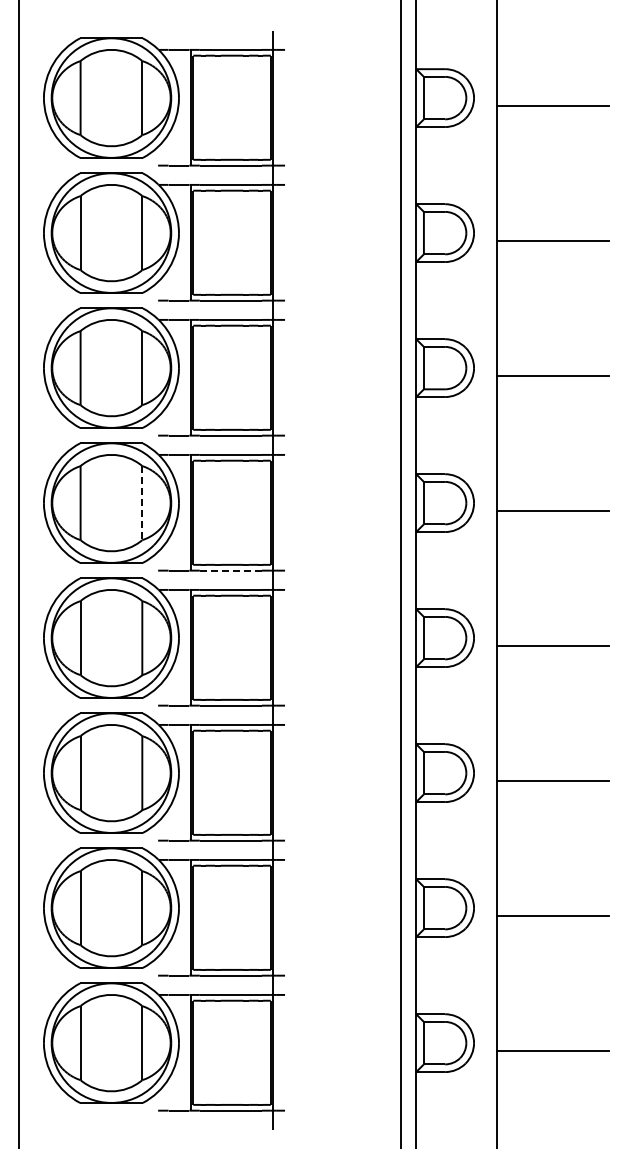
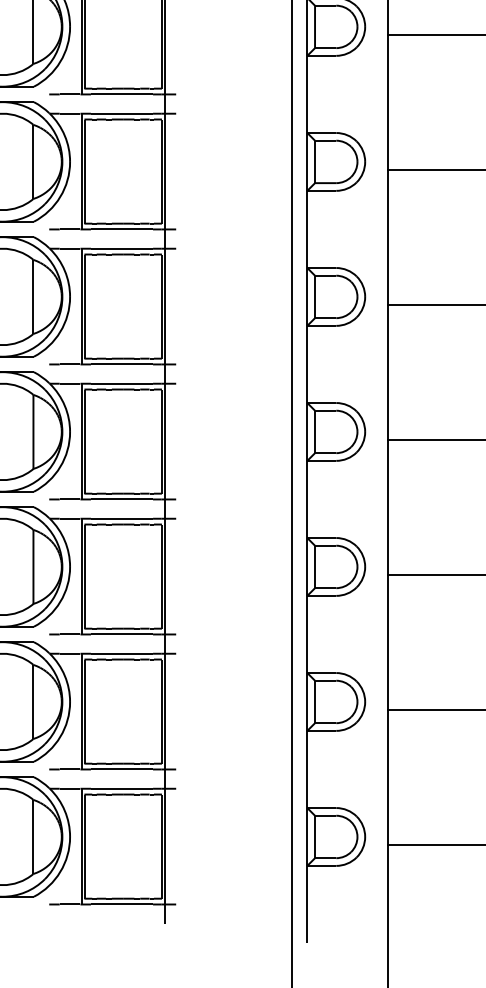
line: (142, 503) -> (33, 297), dashed -> solid
line: (231, 570) -> (122, 364), dashed -> solid

